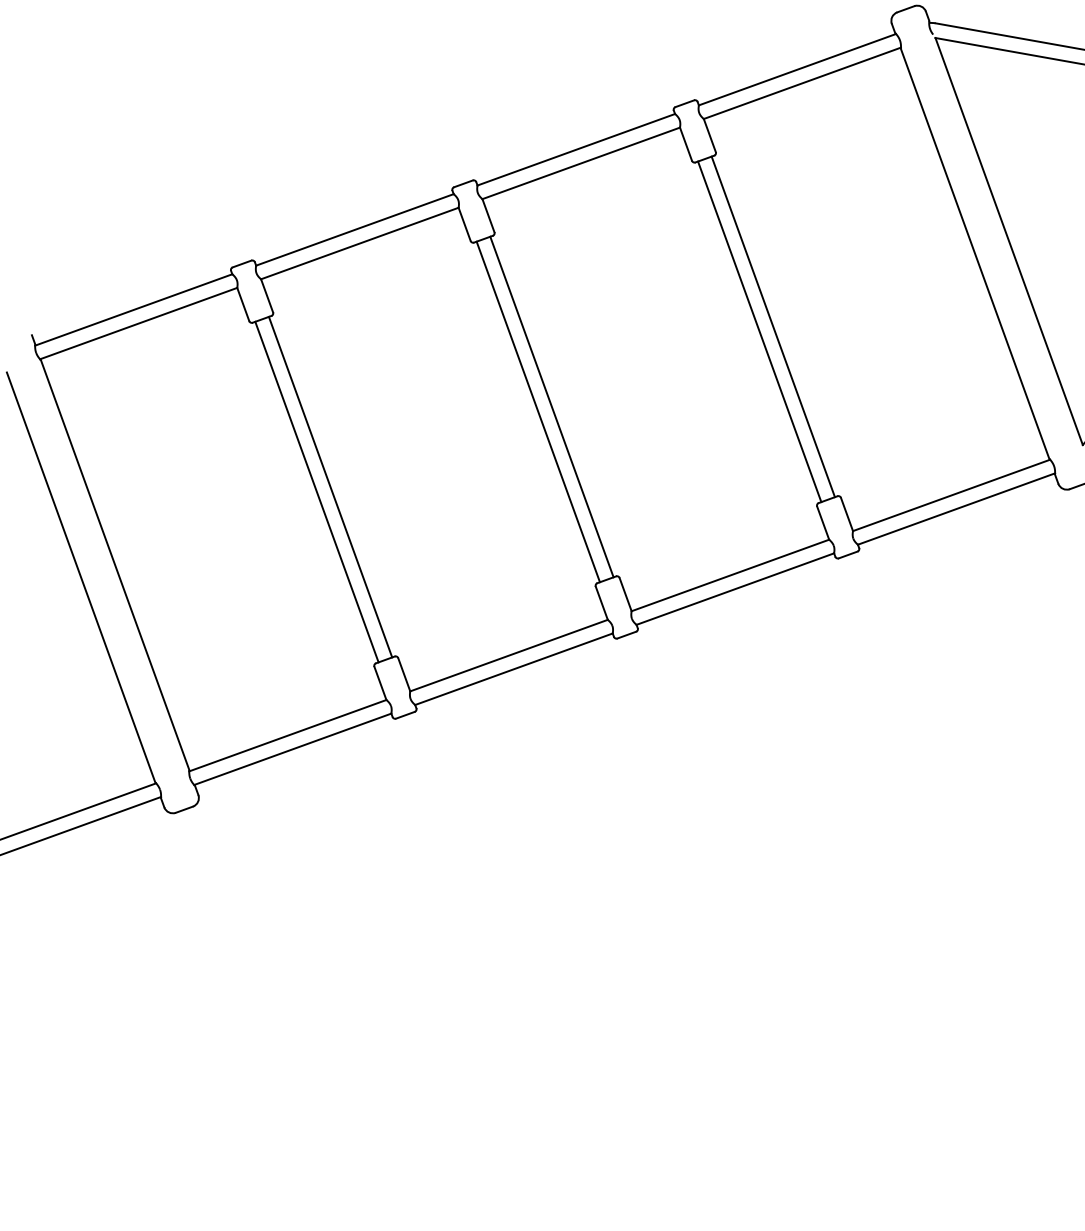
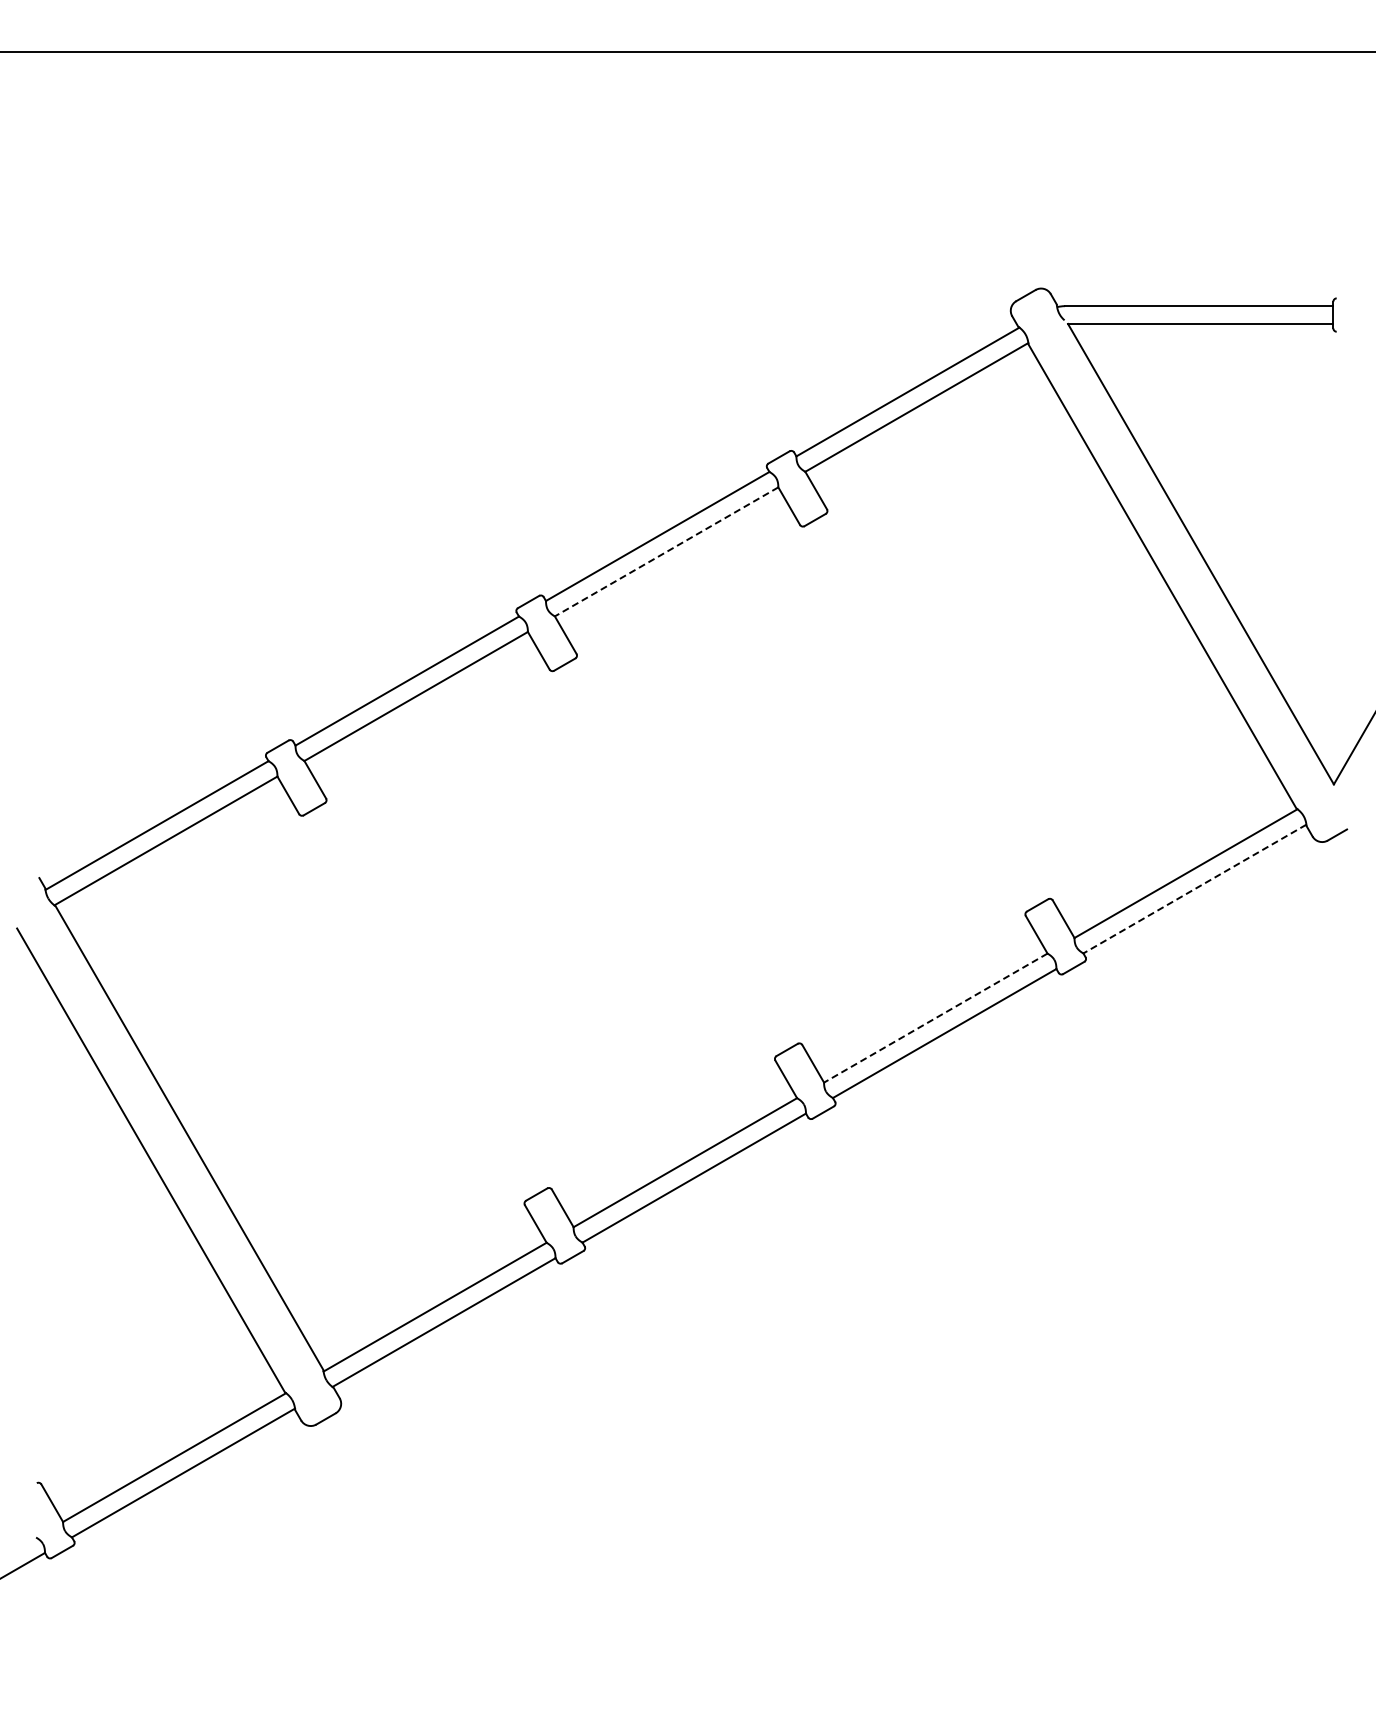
line: (581, 163) -> (666, 552), solid -> dashed
line: (772, 326) -> (933, 707), removed
line: (759, 331) -> (918, 716), removed
line: (551, 406) -> (683, 852), removed
line: (538, 411) -> (668, 861), removed
line: (330, 487) -> (433, 997), removed
line: (316, 491) -> (417, 1005), removed
line: (956, 509) -> (1194, 889), solid -> dashed
line: (730, 575) -> (935, 1018), solid -> dashed

